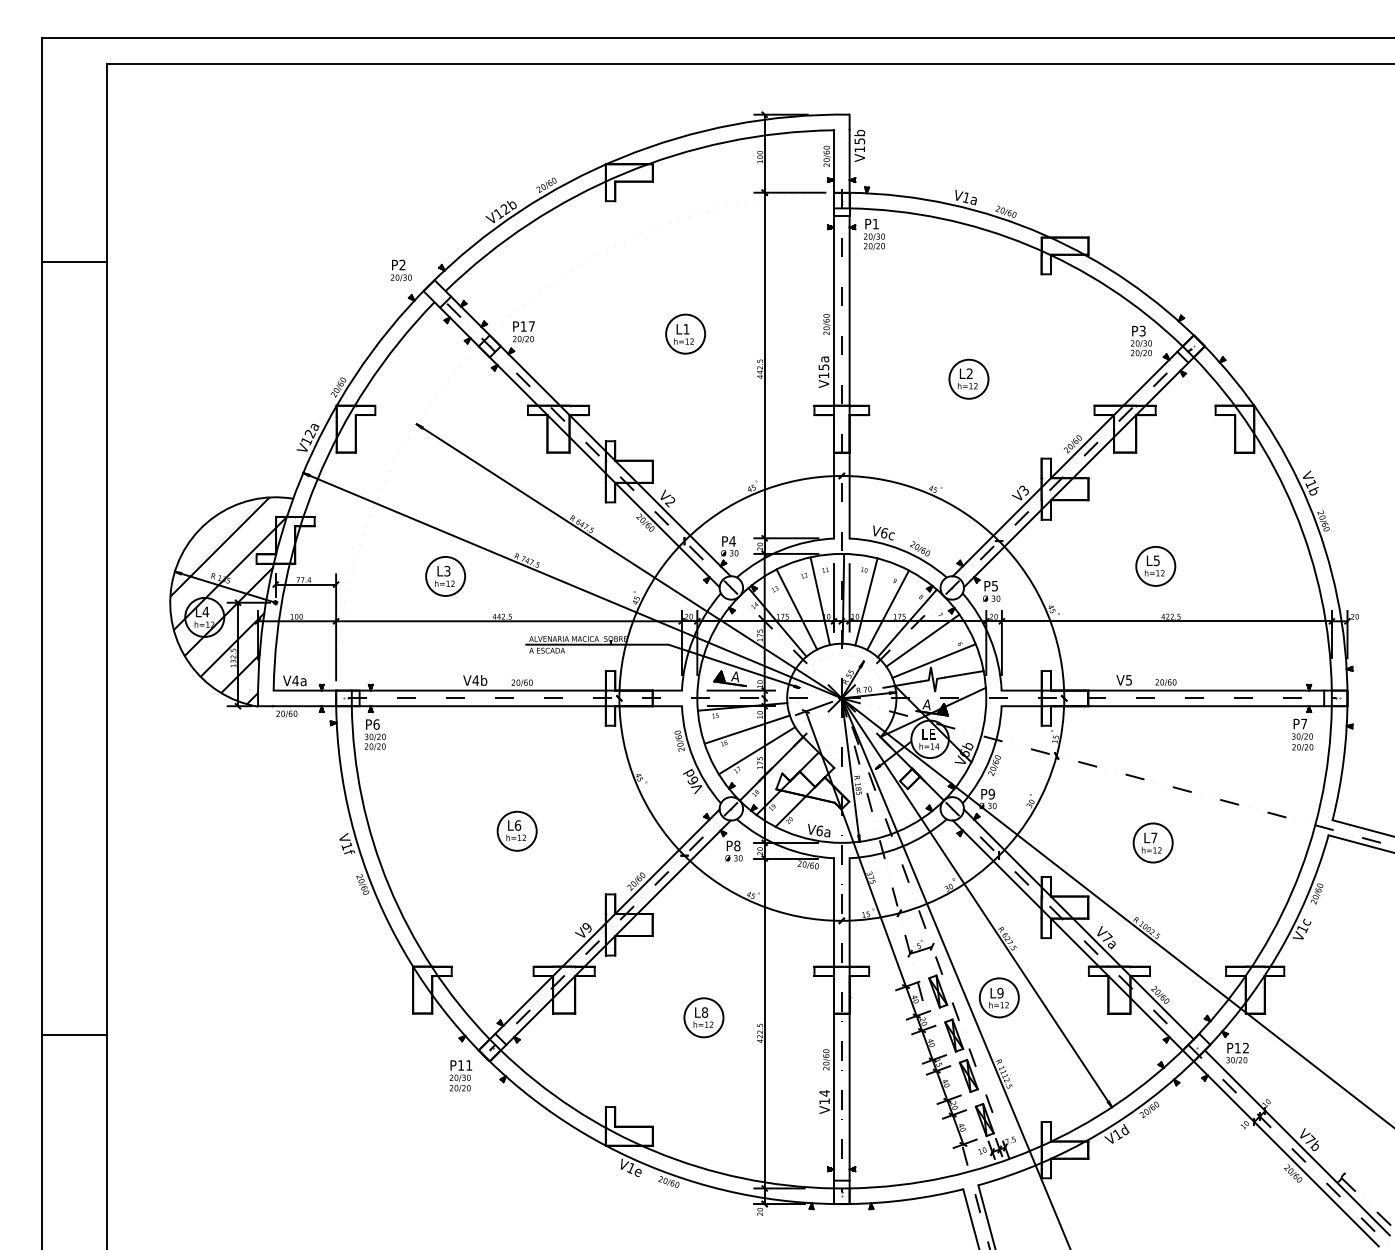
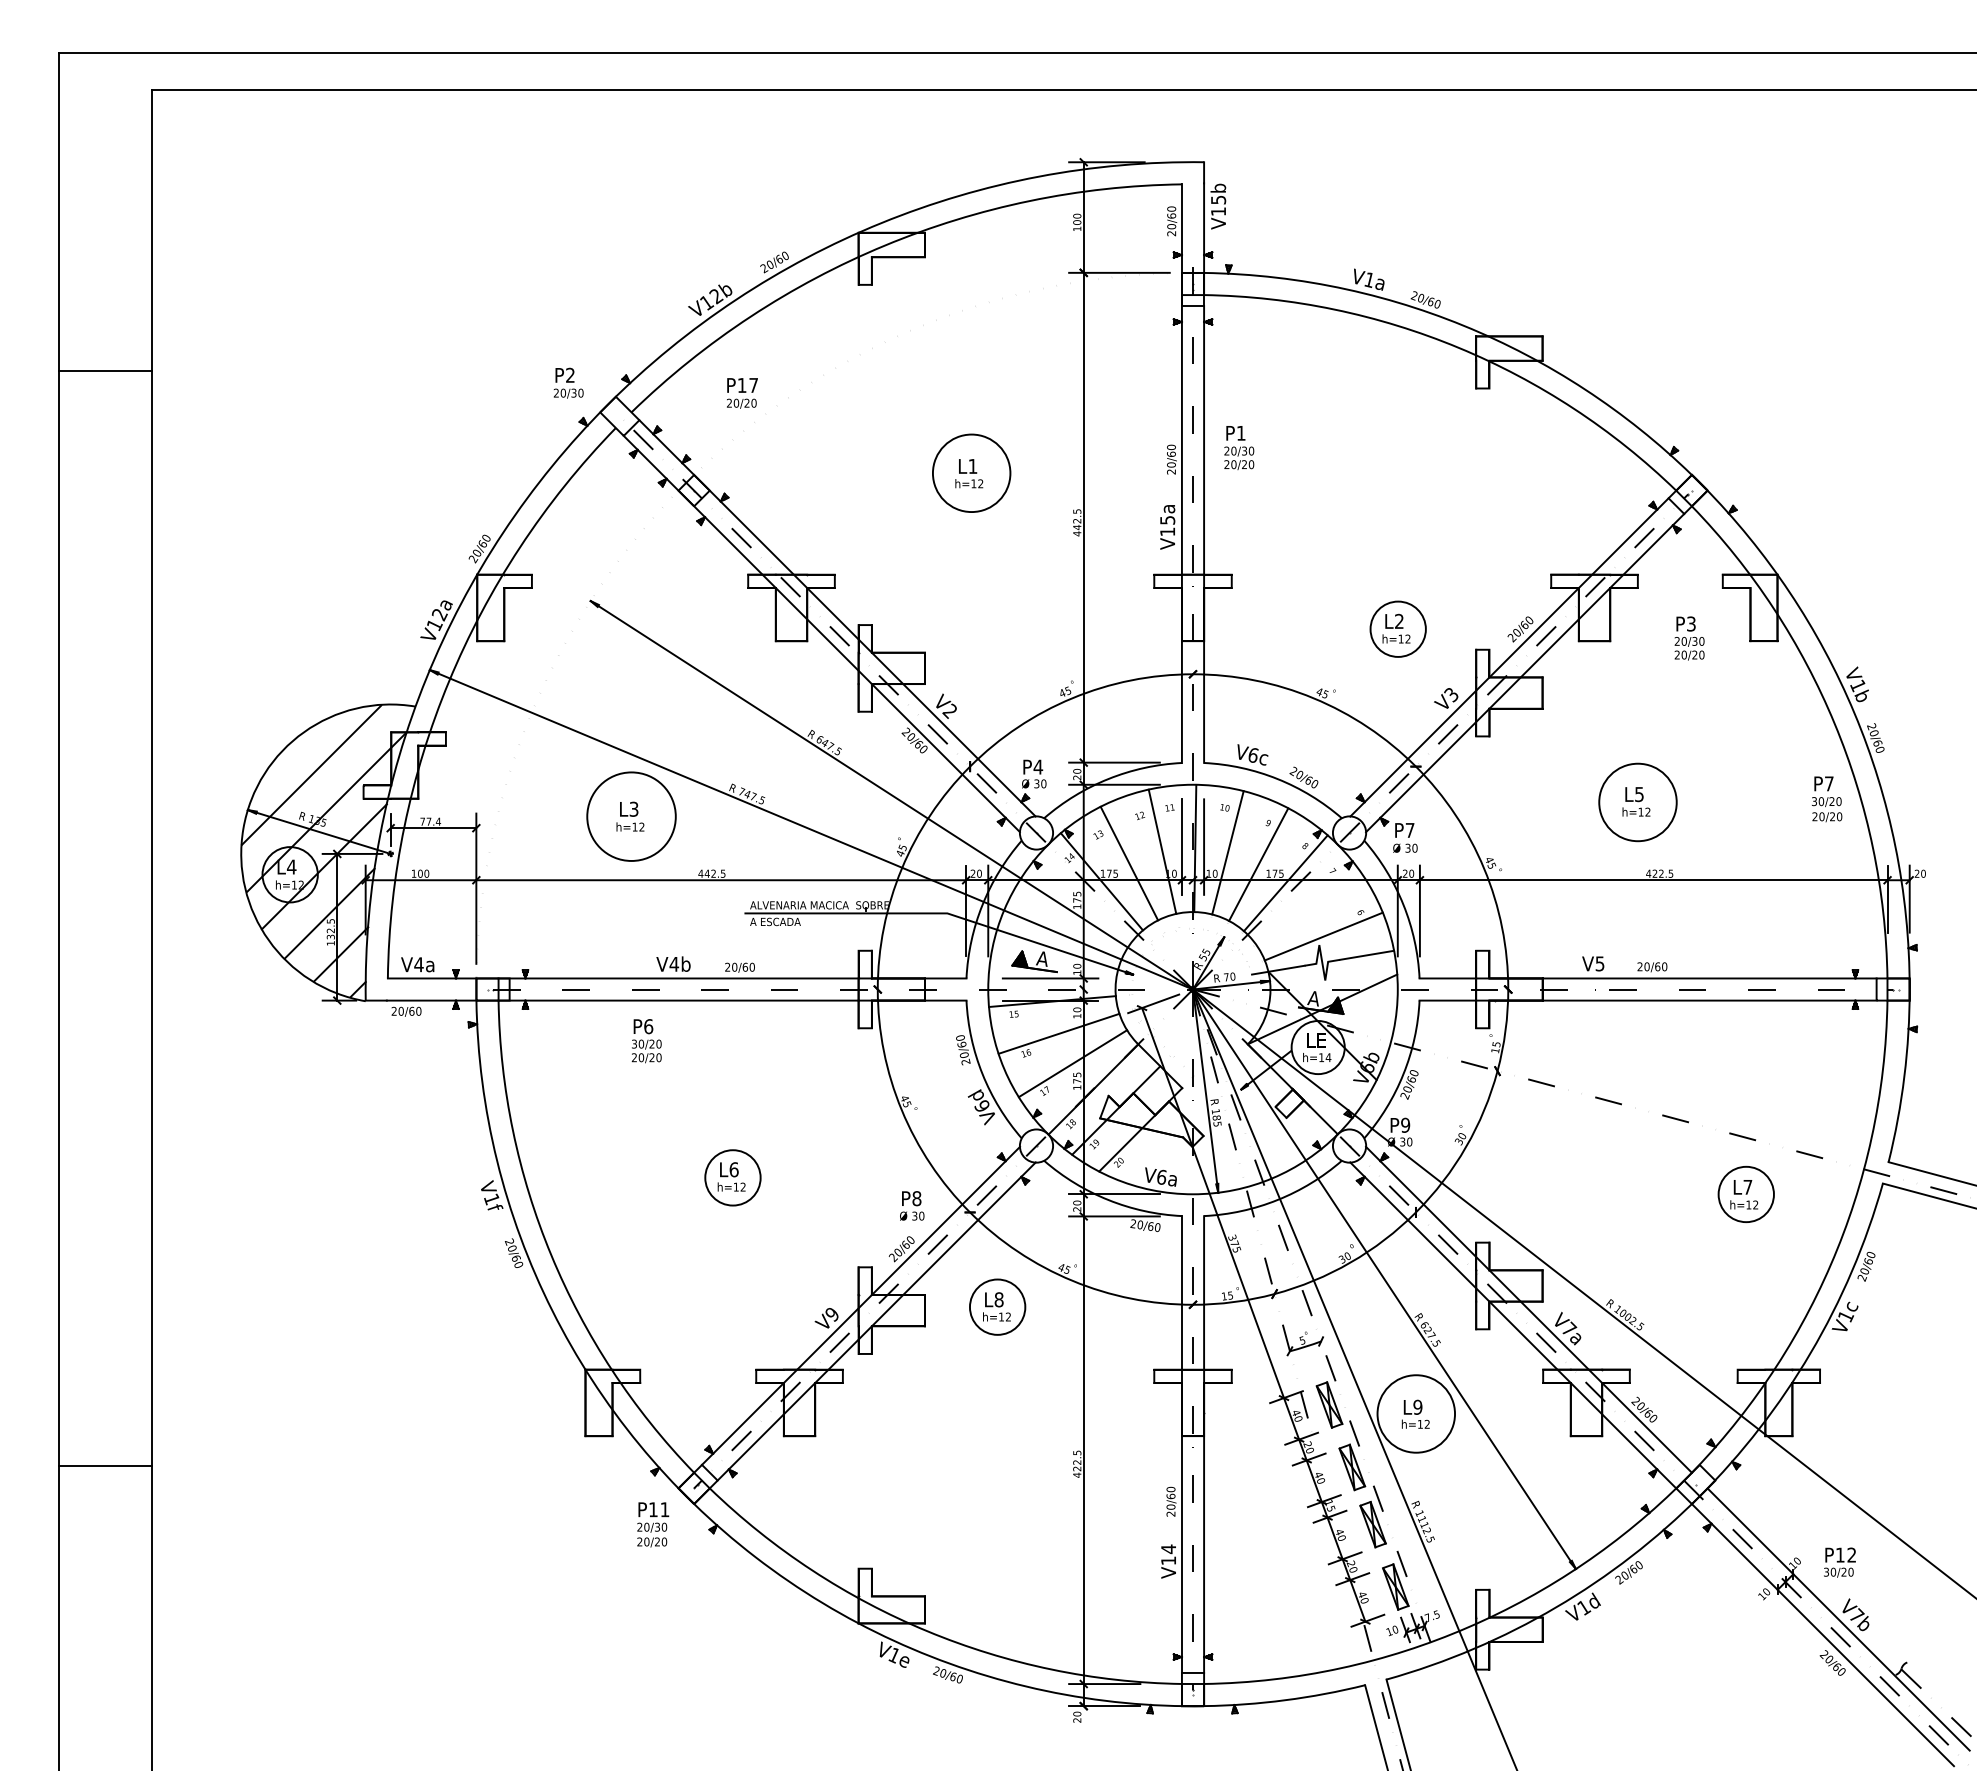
text: (874, 234) -> (1239, 447), moved
text: (523, 332) -> (742, 393), moved
circle: (685, 333) -> (971, 472), size x1.4
text: (1141, 341) -> (1689, 638), moved
part: (968, 378) -> (1397, 628), moved
circle: (1155, 566) -> (1637, 802), size x1.4
circle: (445, 576) -> (631, 816), size x1.6
text: (994, 586) -> (1409, 830), P5 -> P7
line: (922, 640) -> (1307, 907), removed
text: (375, 735) -> (646, 1041), moved
text: (1302, 735) -> (1827, 799), moved
part: (1152, 842) -> (1745, 1193), moved
text: (734, 850) -> (912, 1205), moved
circle: (998, 997) -> (1415, 1413), size x1.4
part: (703, 1017) -> (997, 1306), moved
text: (1237, 1053) -> (1839, 1562), moved

